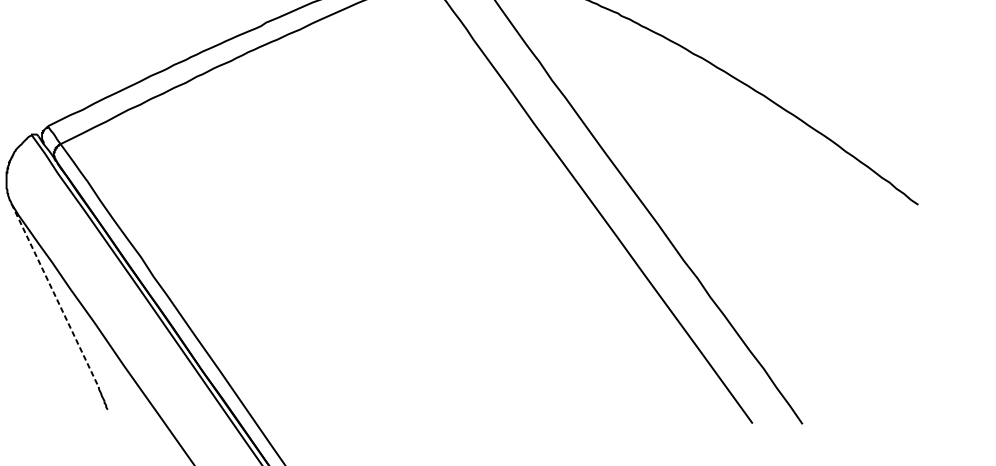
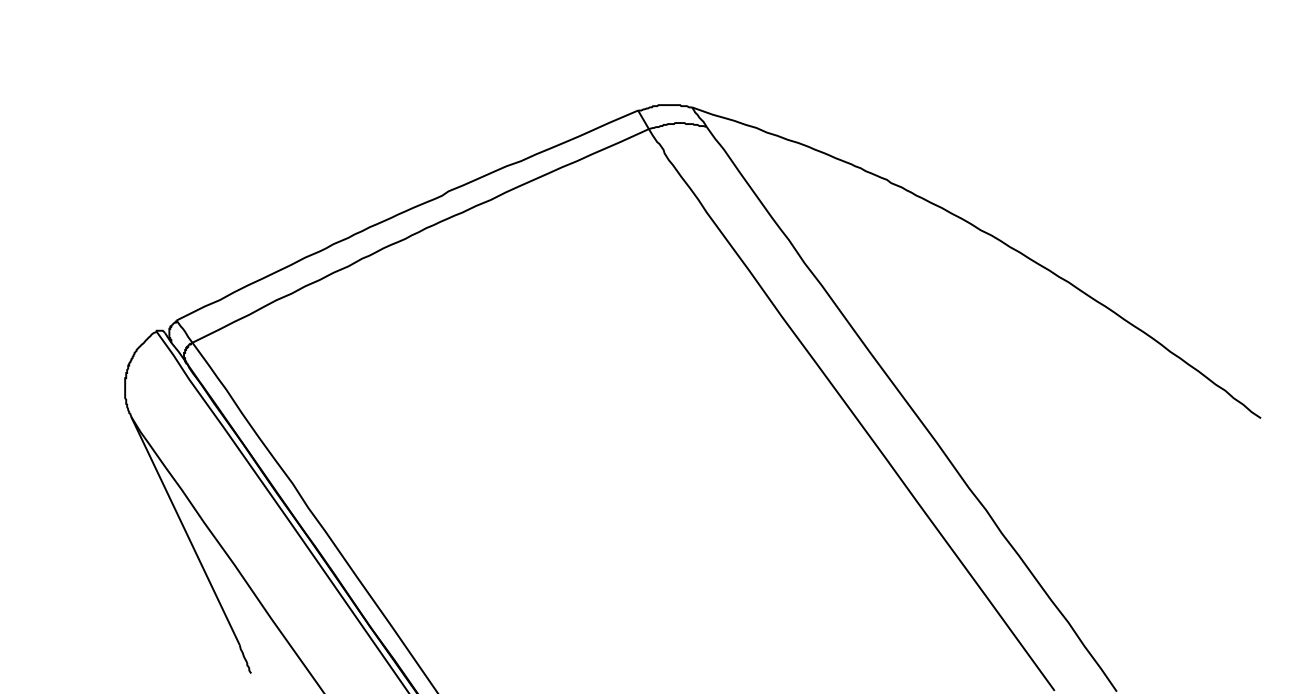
line: (55, 295) -> (185, 531), dashed -> solid

